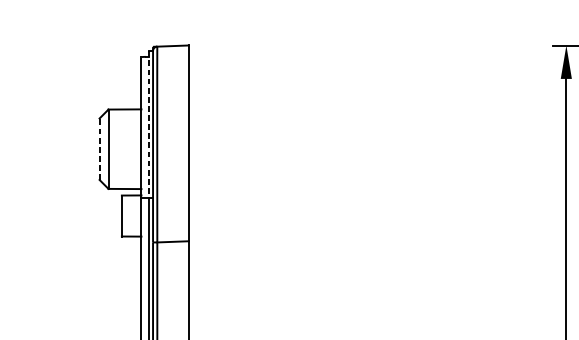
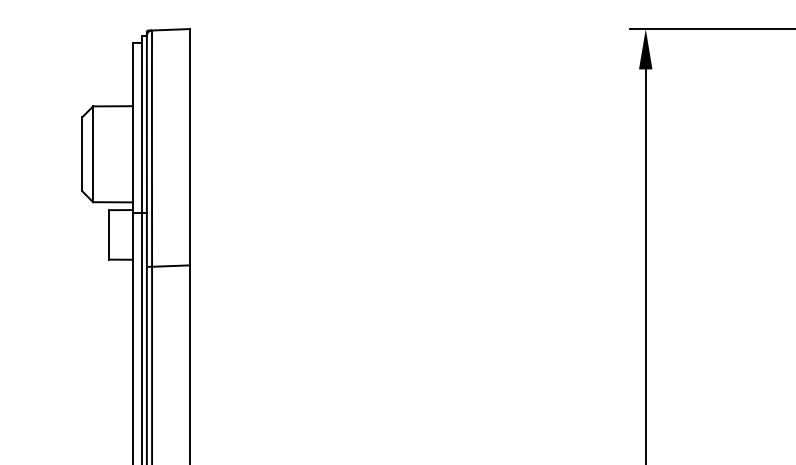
line: (148, 124) -> (141, 124), dashed -> solid
line: (99, 148) -> (82, 153), dashed -> solid

